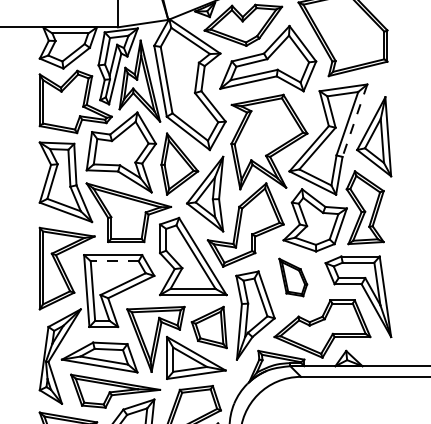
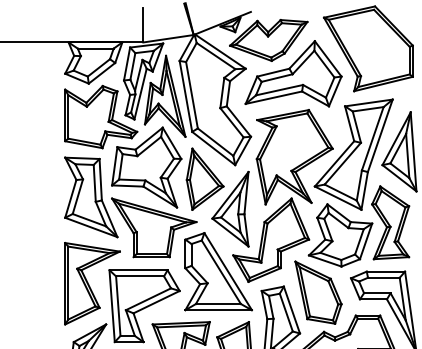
line: (354, 121) -> (379, 136), dashed -> solid
line: (114, 261) -> (139, 276), dashed -> solid
part: (293, 277) -> (318, 292), size x1.67

